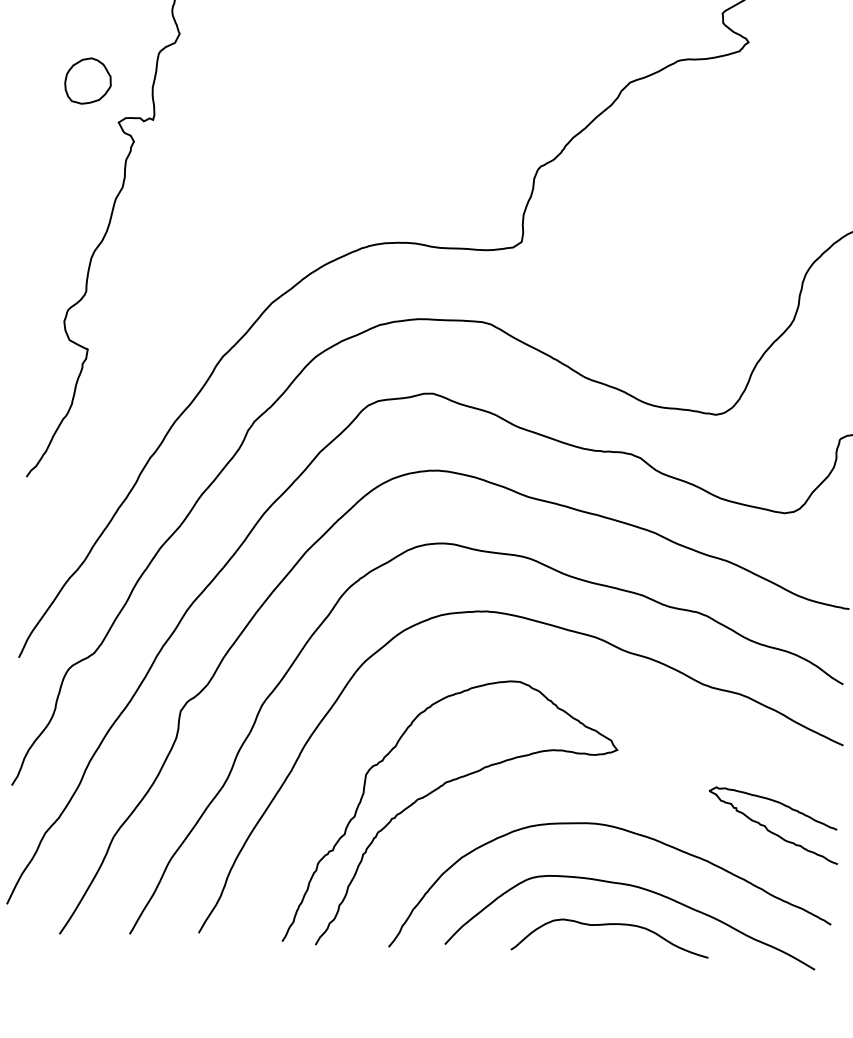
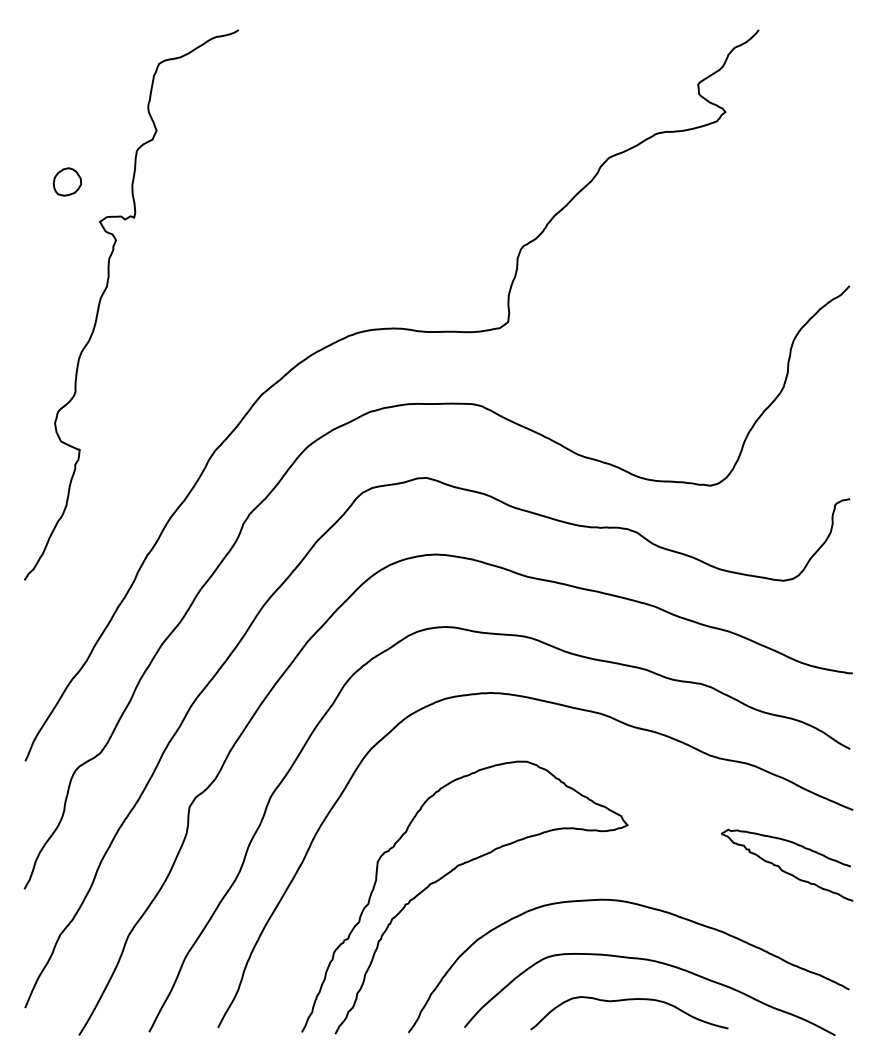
part: (88, 80) -> (67, 181), size x0.6
curve: (770, 830) -> (784, 870), moved

